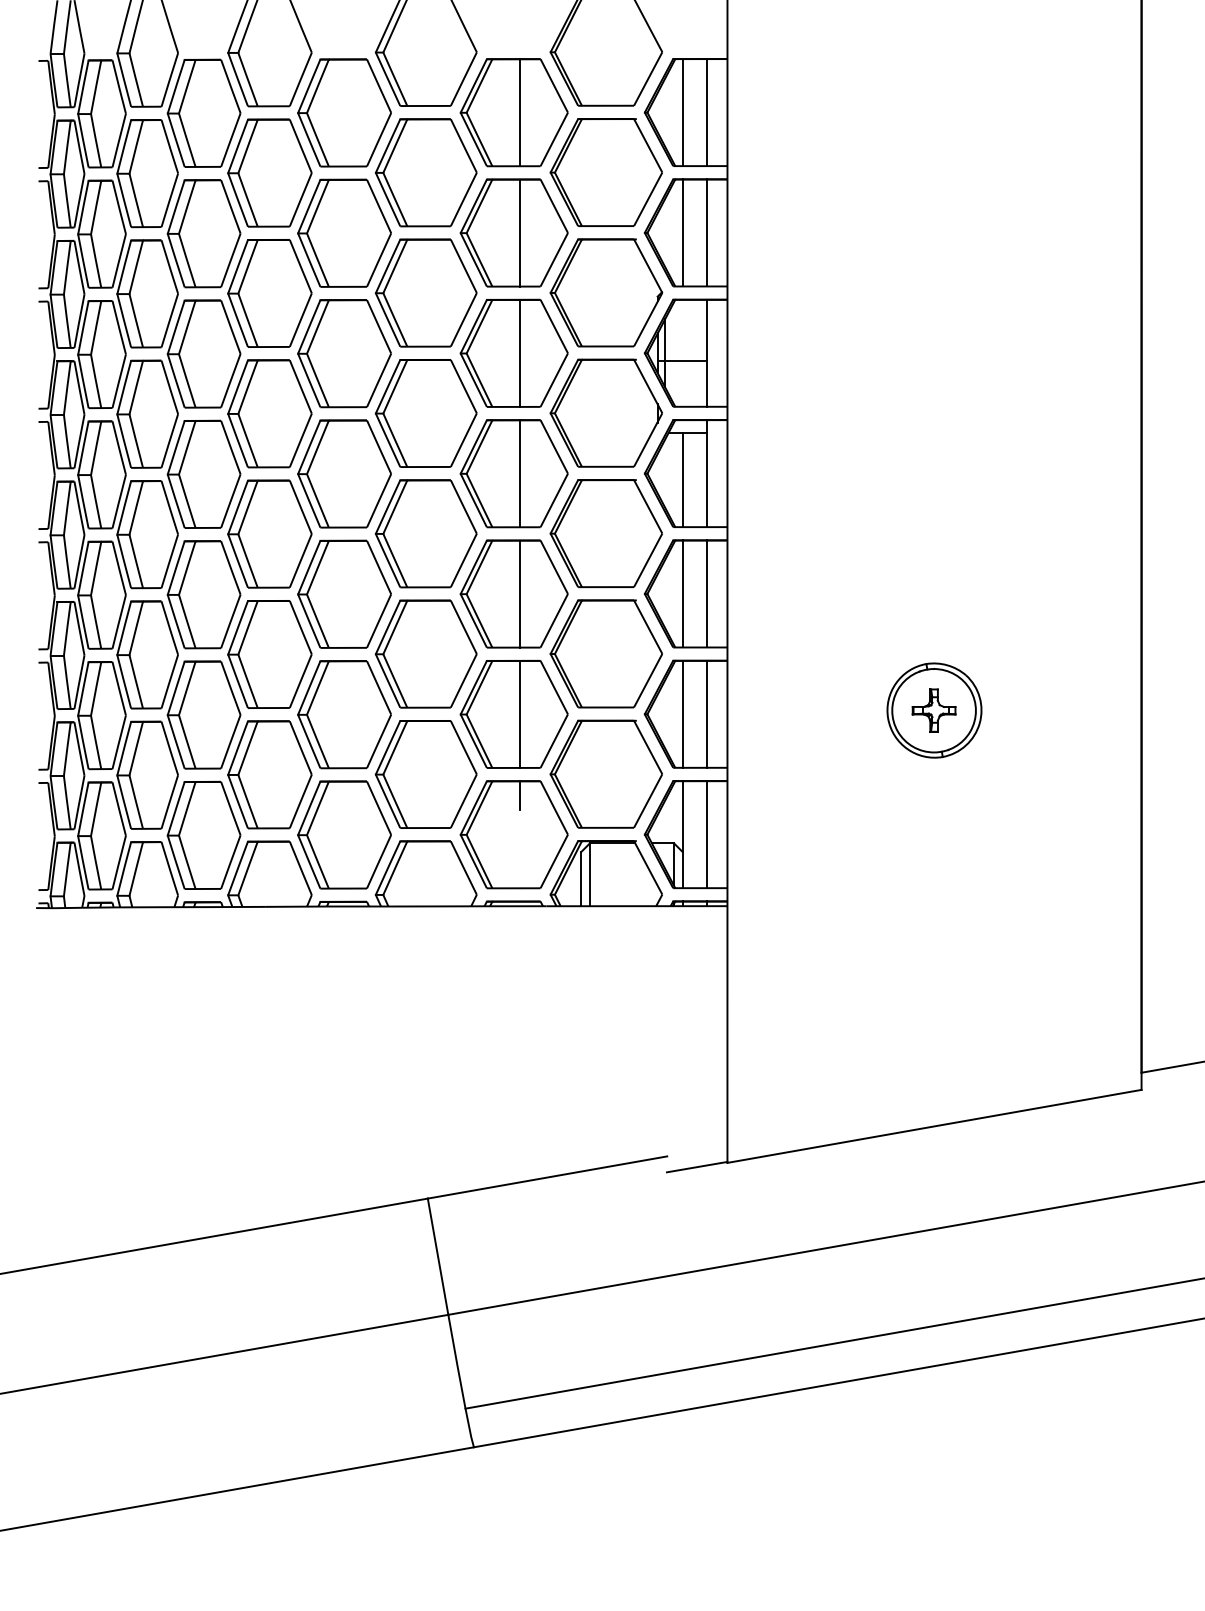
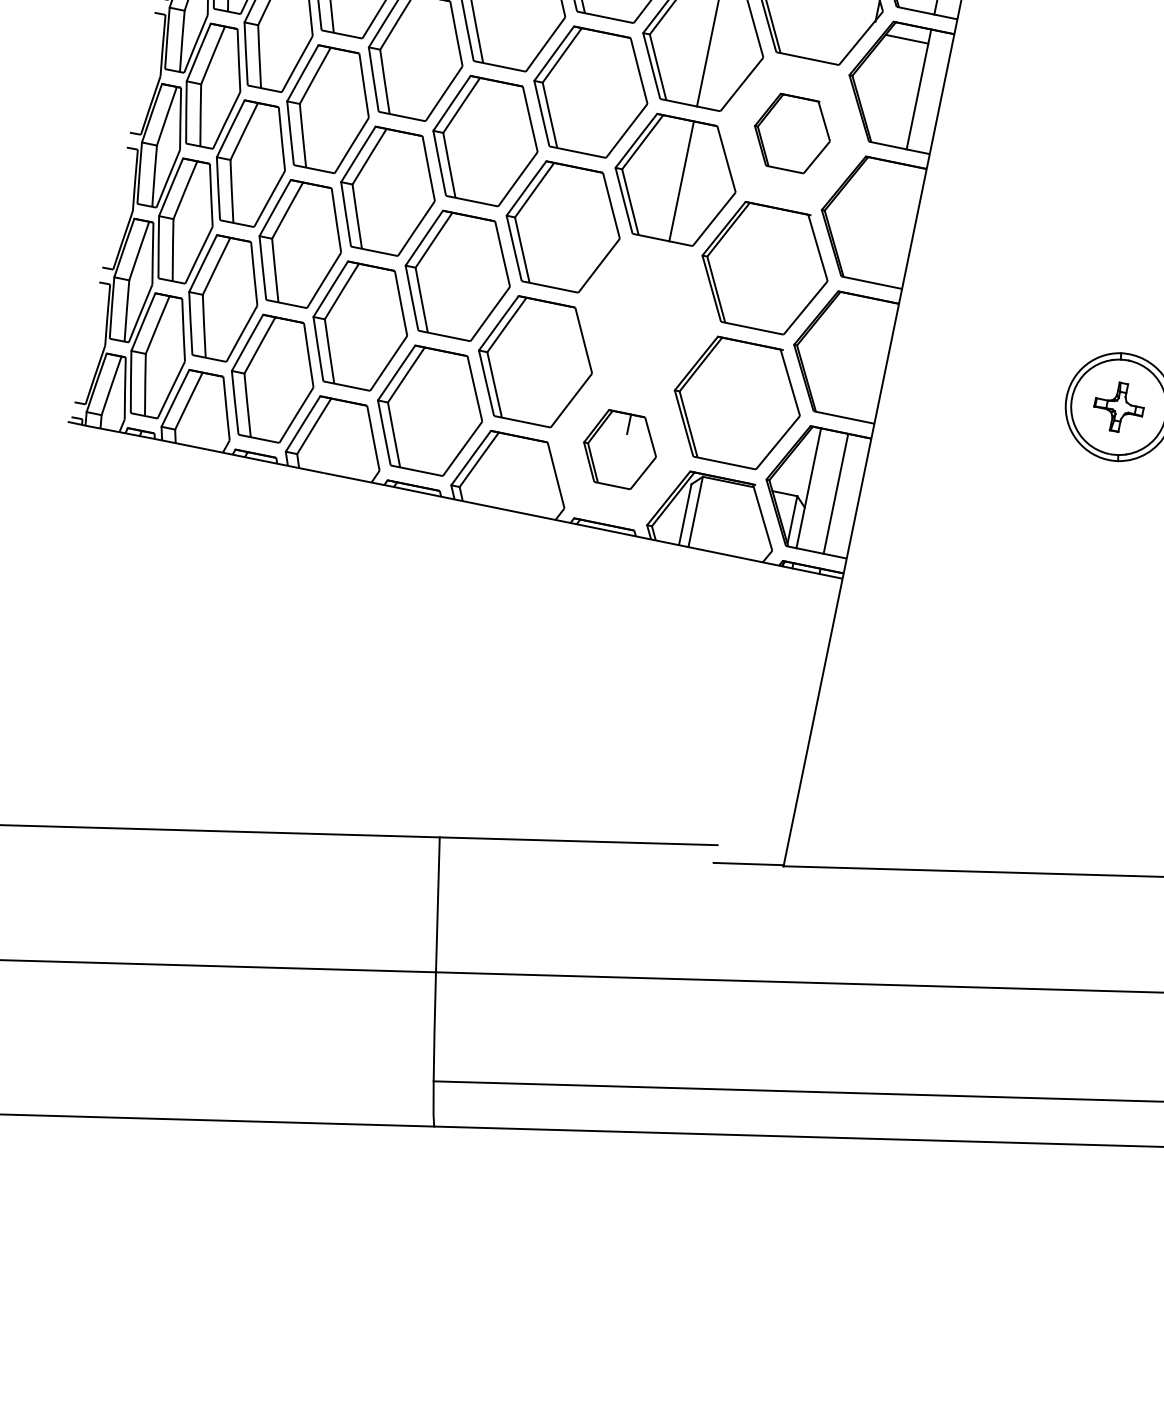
line: (682, 479) -> (890, 90), removed
part: (605, 533) -> (791, 133), size x0.6
line: (682, 593) -> (864, 218), removed
line: (706, 593) -> (891, 223), removed
part: (513, 713) -> (647, 313), removed
line: (682, 713) -> (836, 352), removed
line: (706, 713) -> (863, 358), removed
part: (513, 834) -> (619, 449), size x0.6

